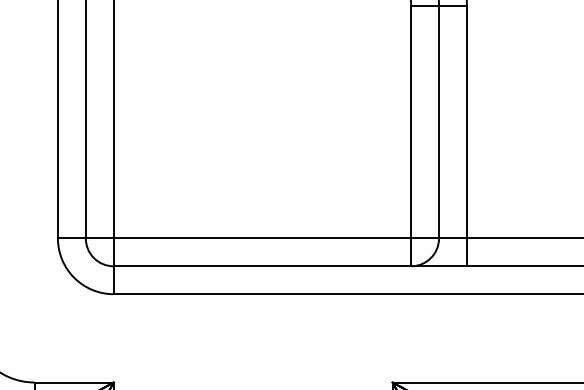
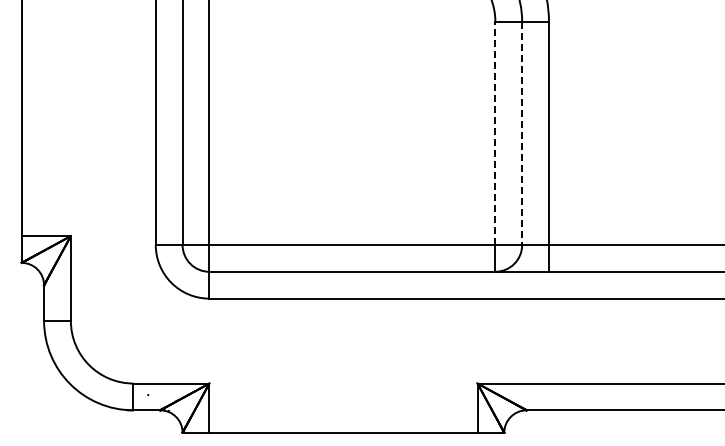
line: (411, 122) -> (495, 133), solid -> dashed
line: (439, 122) -> (522, 133), solid -> dashed

